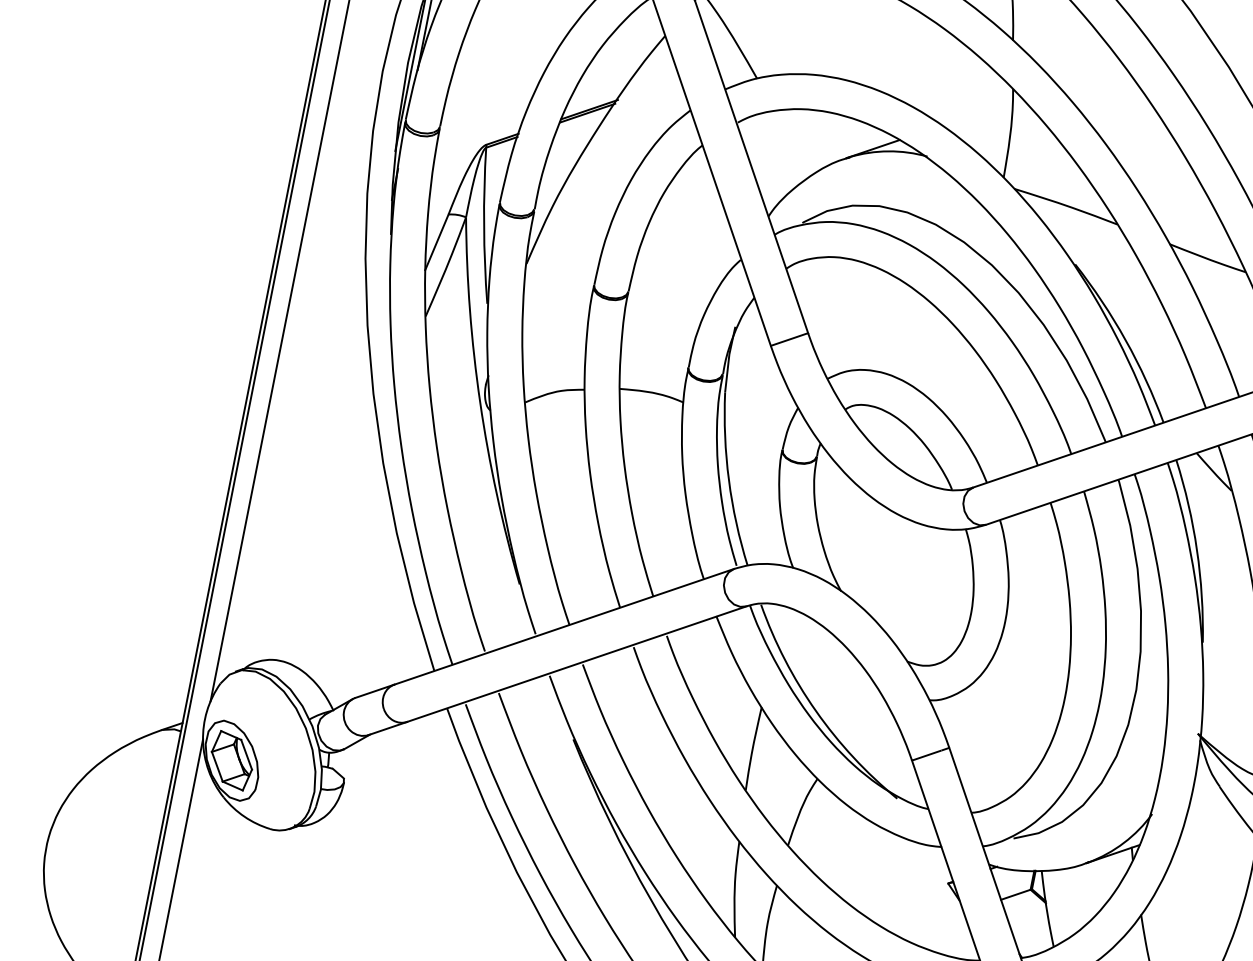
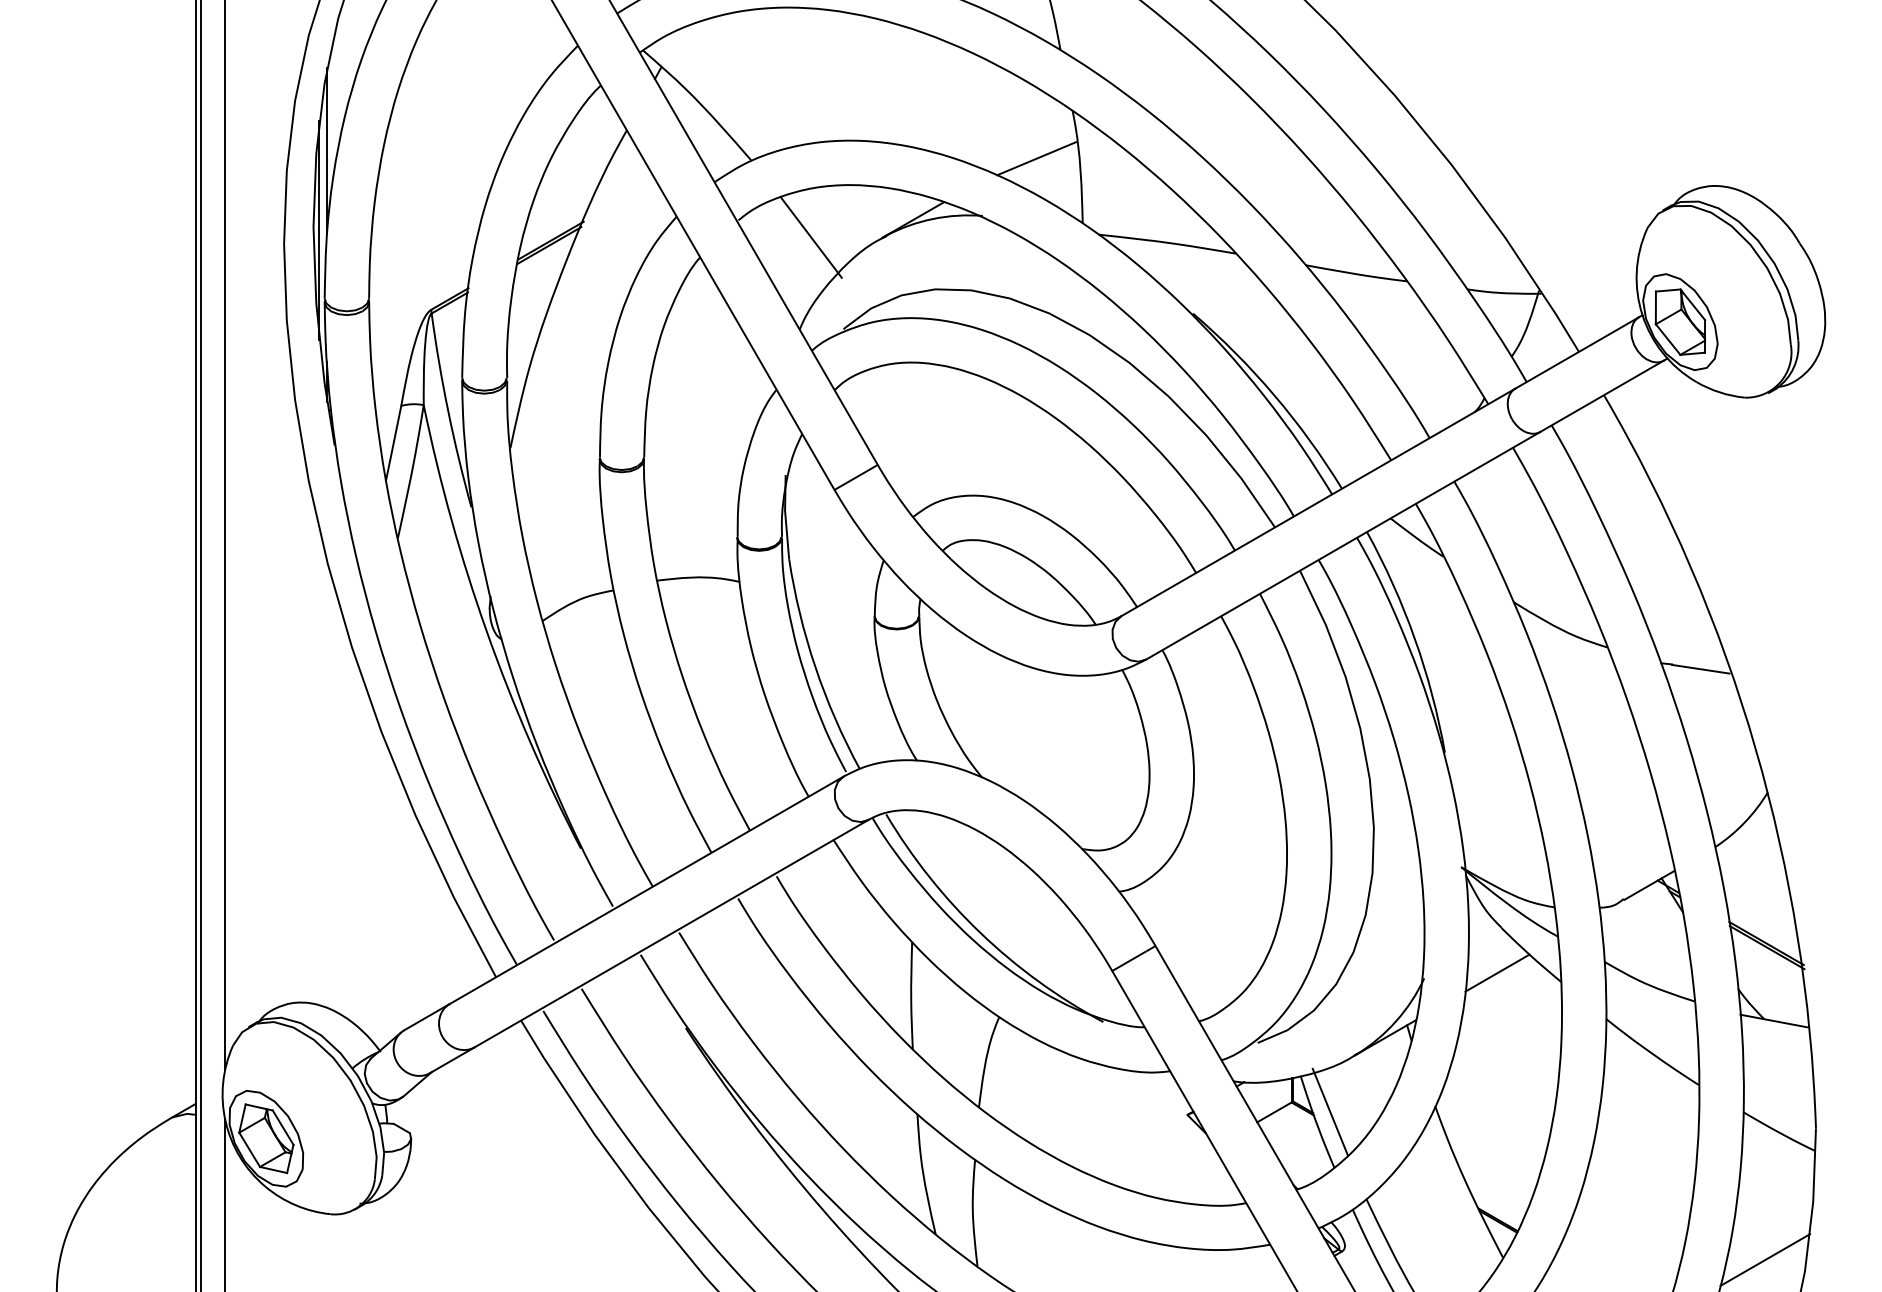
line: (977, 120) -> (1036, 158), added
line: (791, 146) -> (810, 236), added
line: (1209, 820) -> (1497, 972), added
line: (1058, 902) -> (1329, 1111), added

